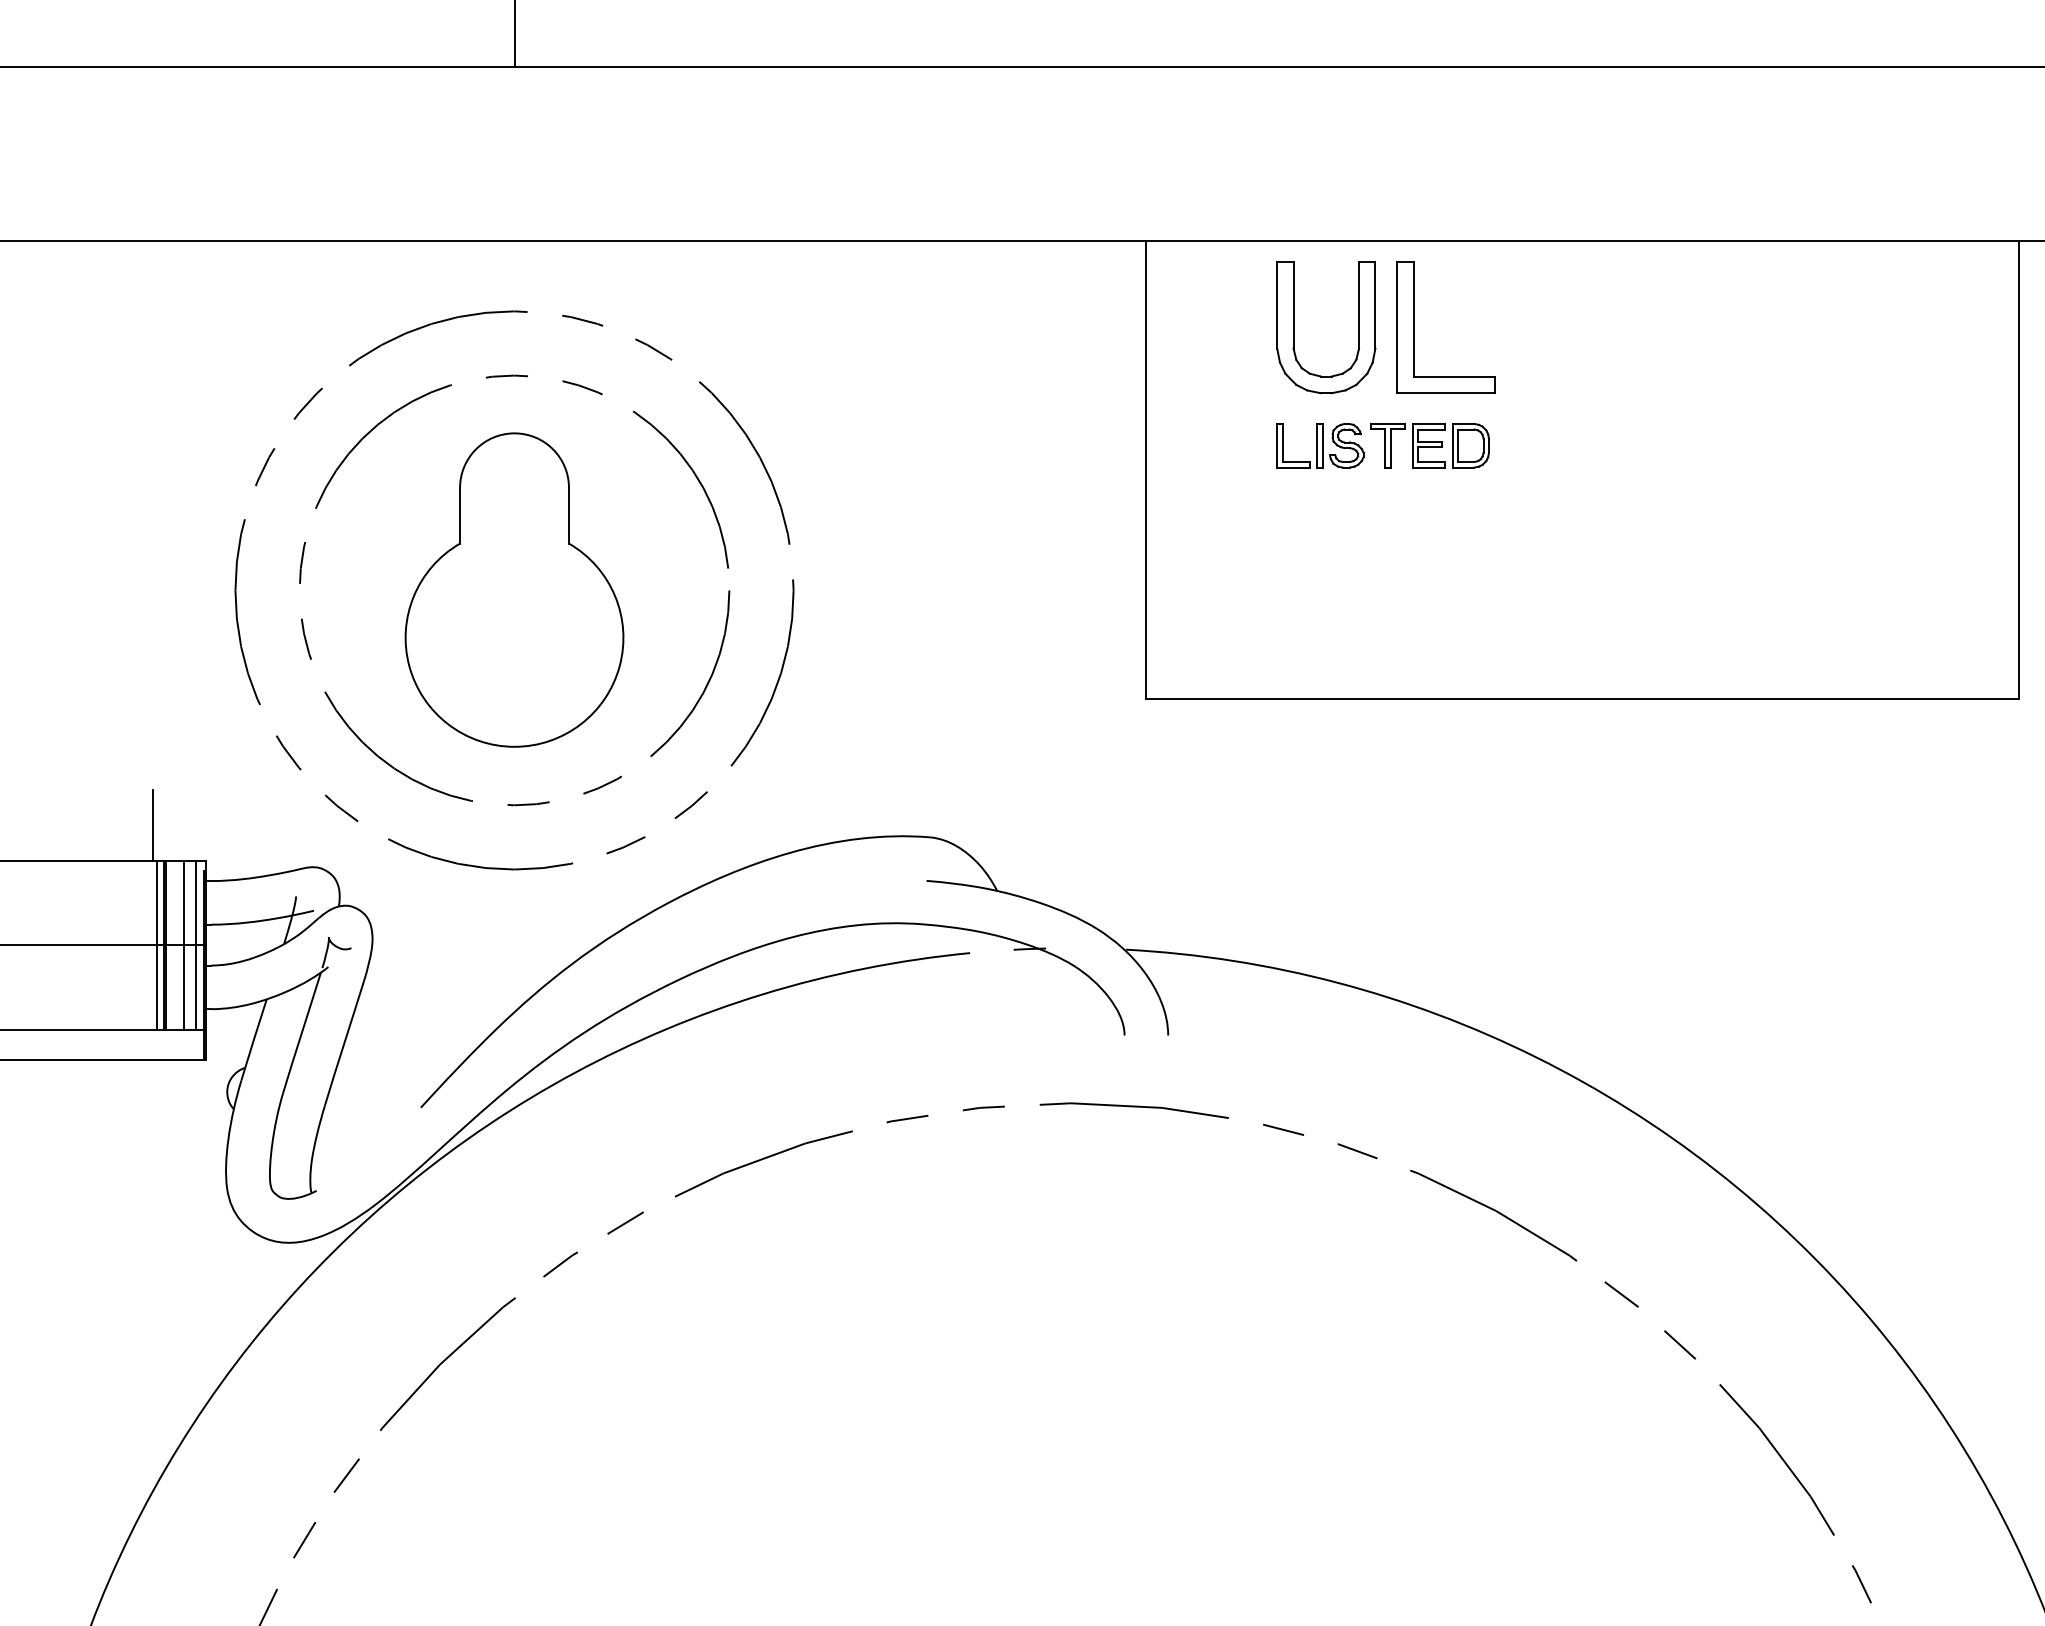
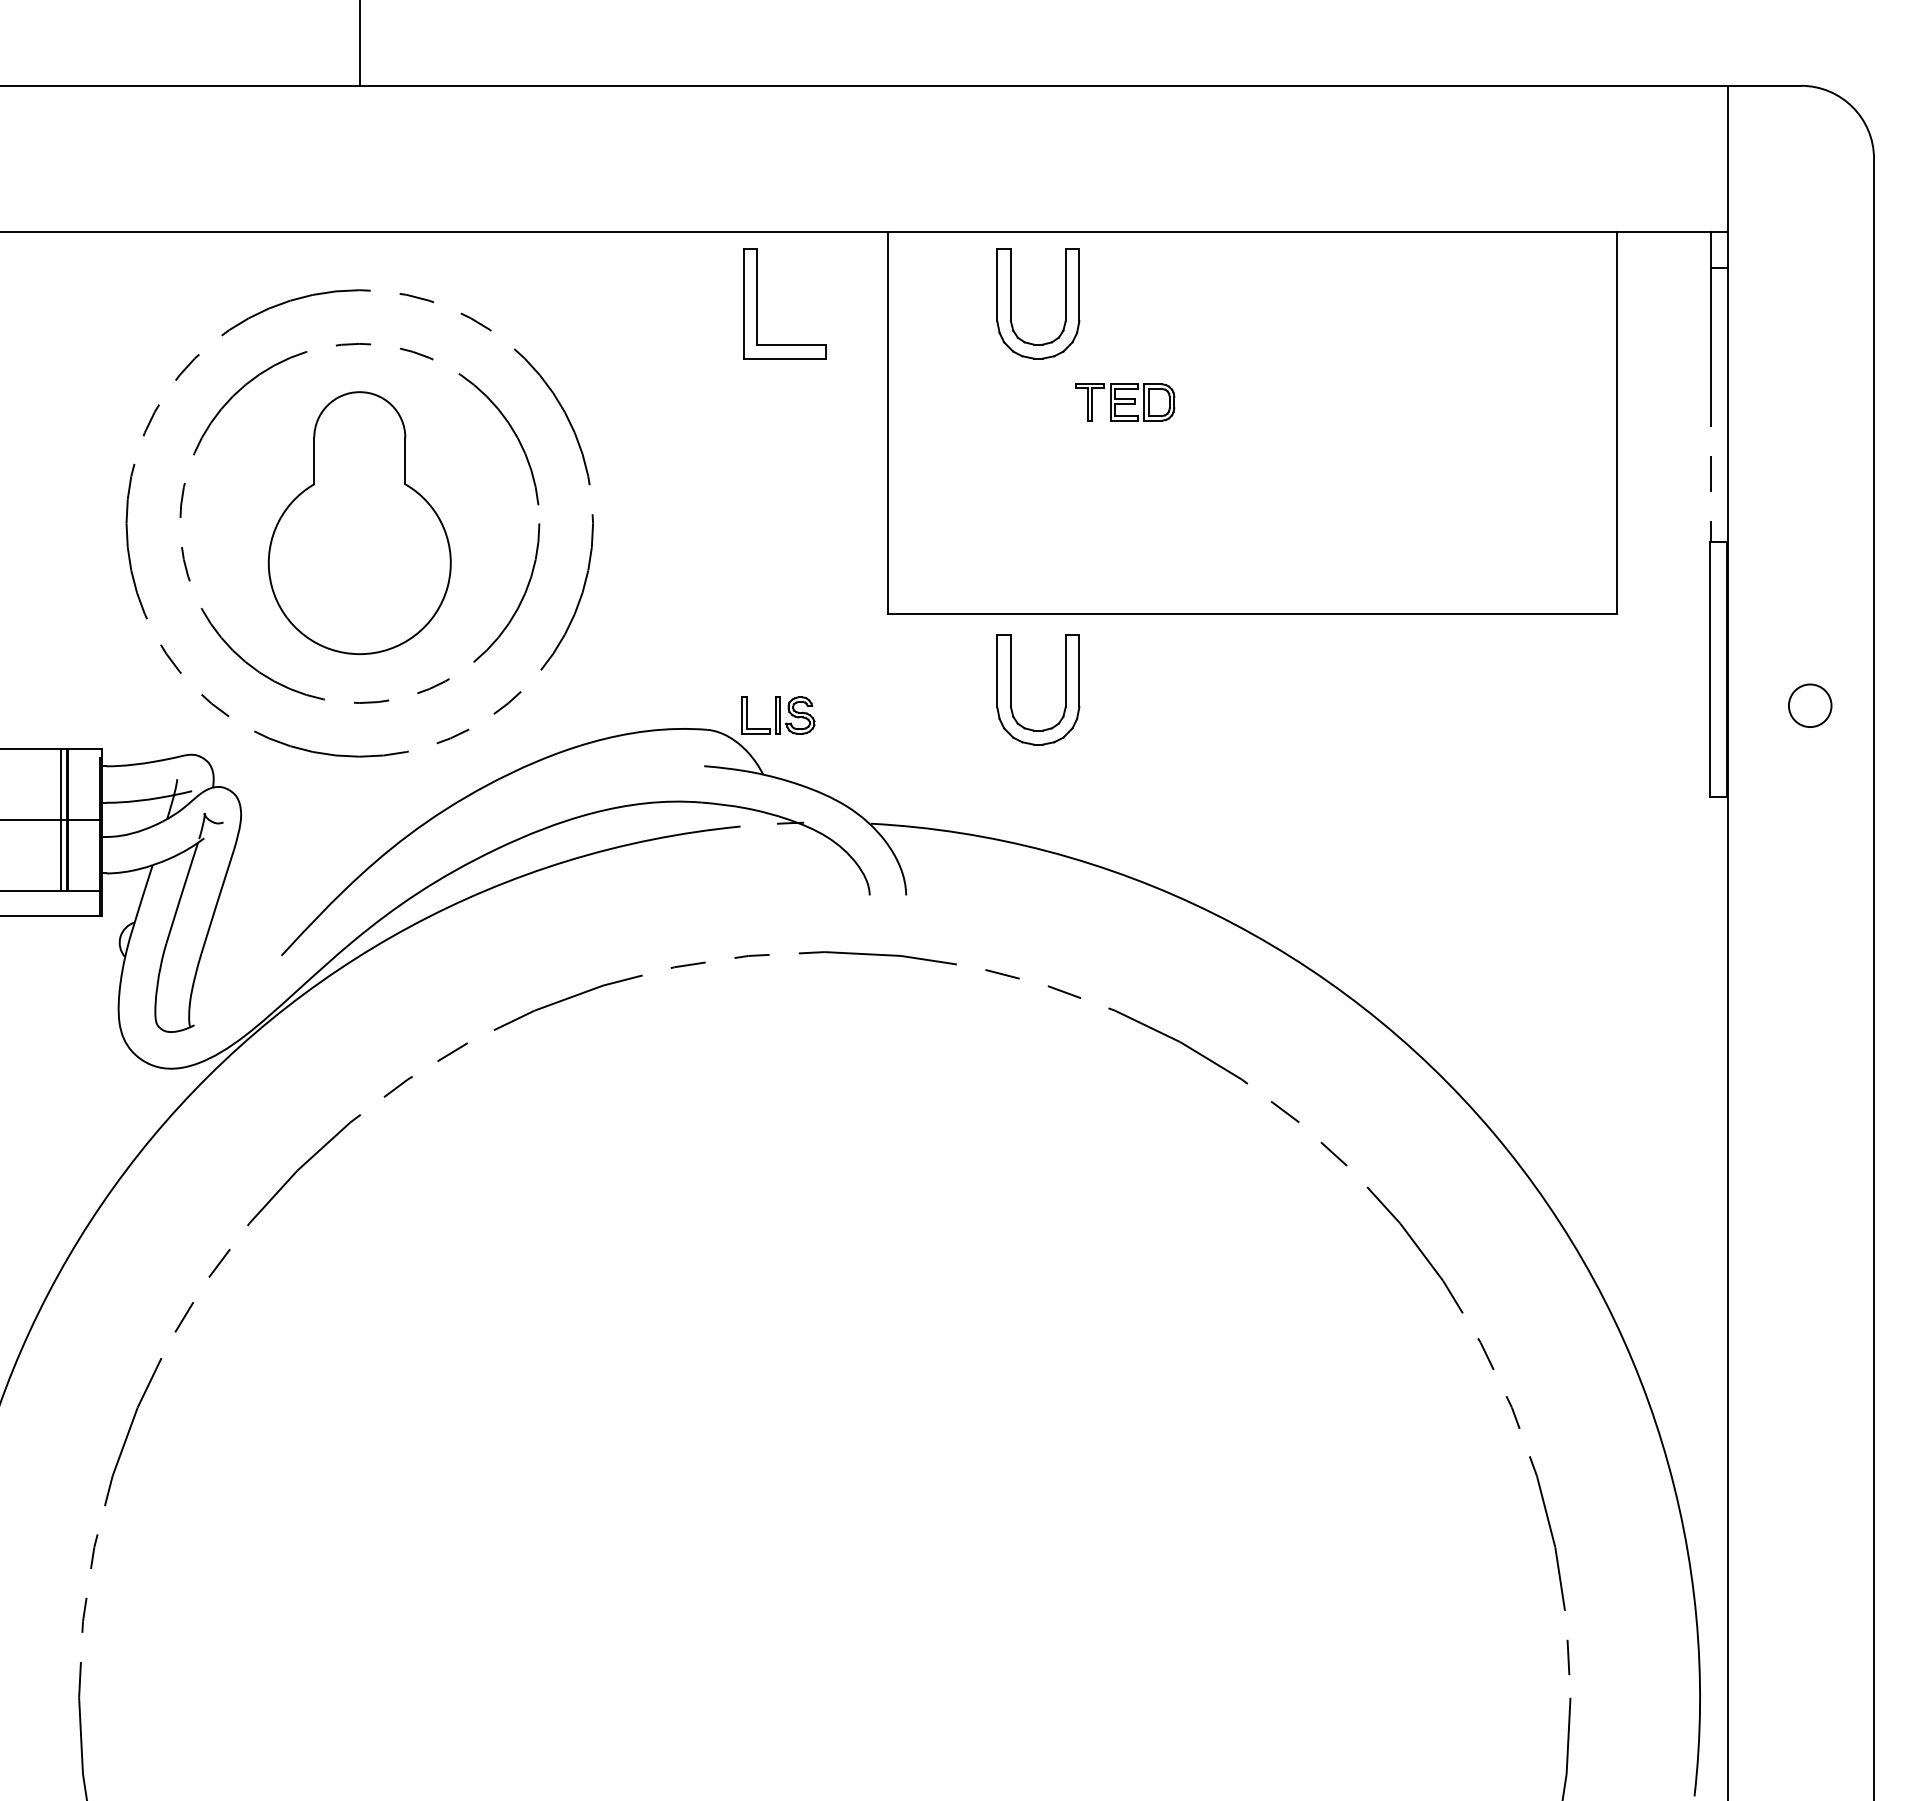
part: (1413, 327) -> (757, 303), moved
part: (1320, 445) -> (778, 715), moved
part: (1294, 789) -> (1011, 689), added
line: (152, 824) -> (57, 719), removed
line: (183, 944) -> (83, 819), removed
line: (195, 944) -> (93, 819), removed

